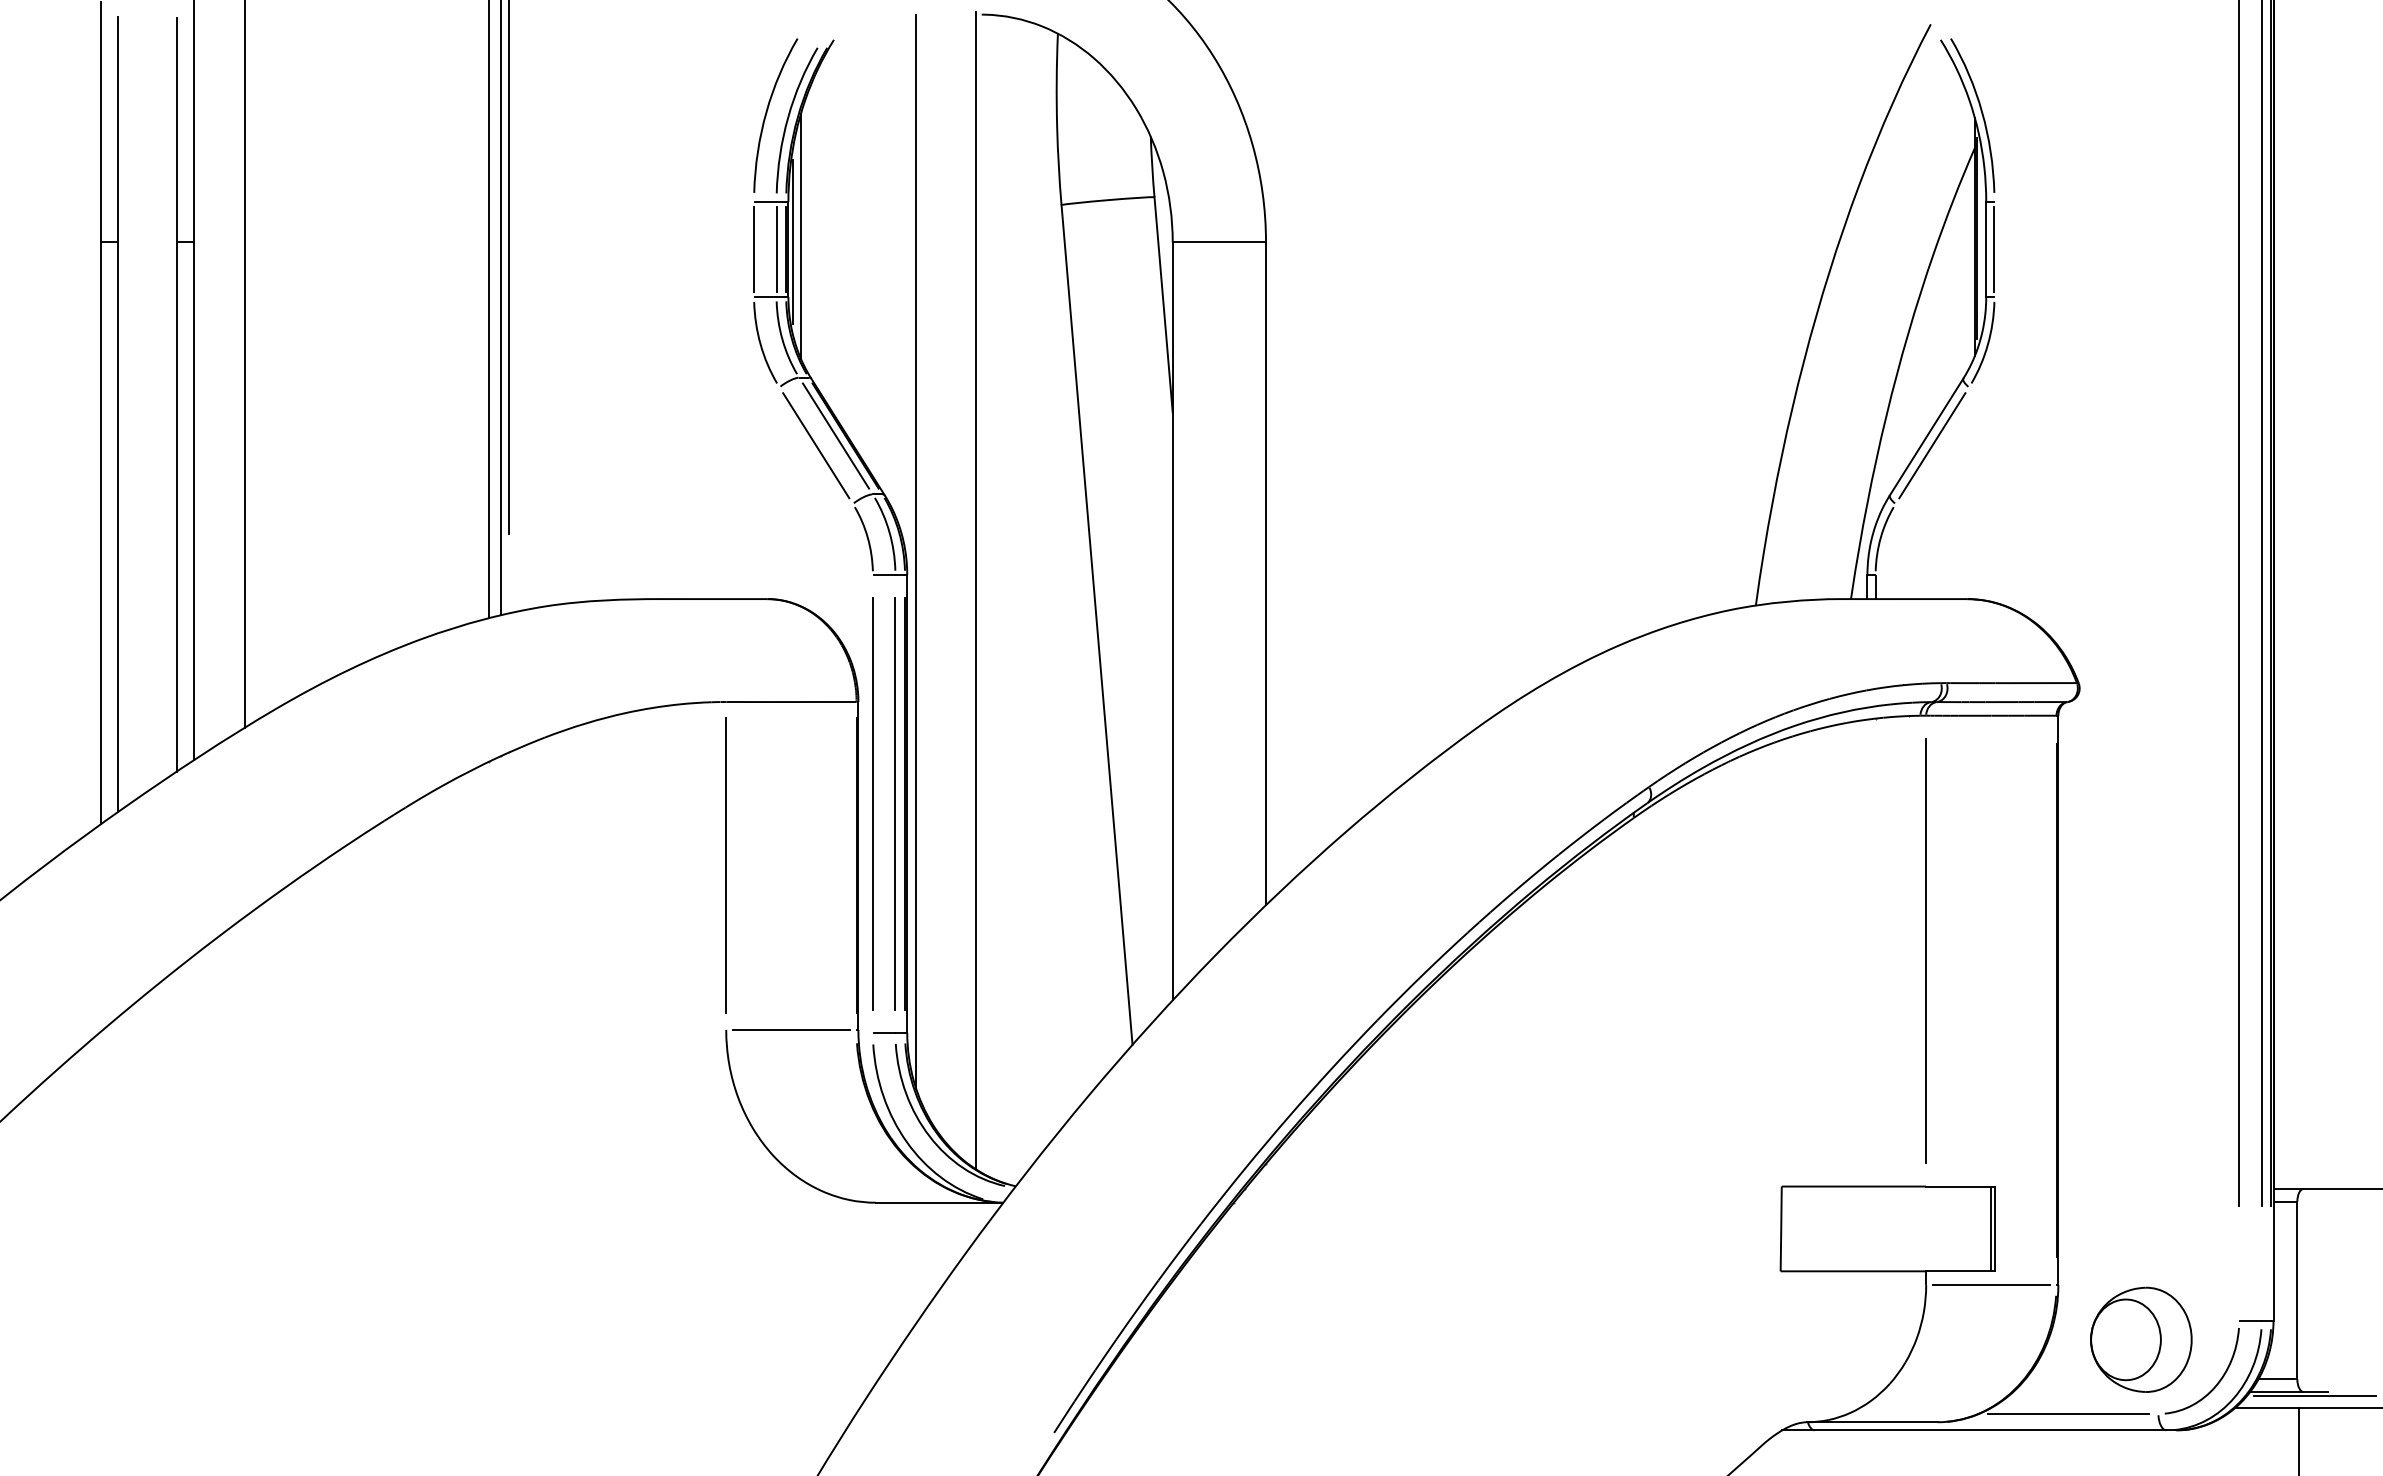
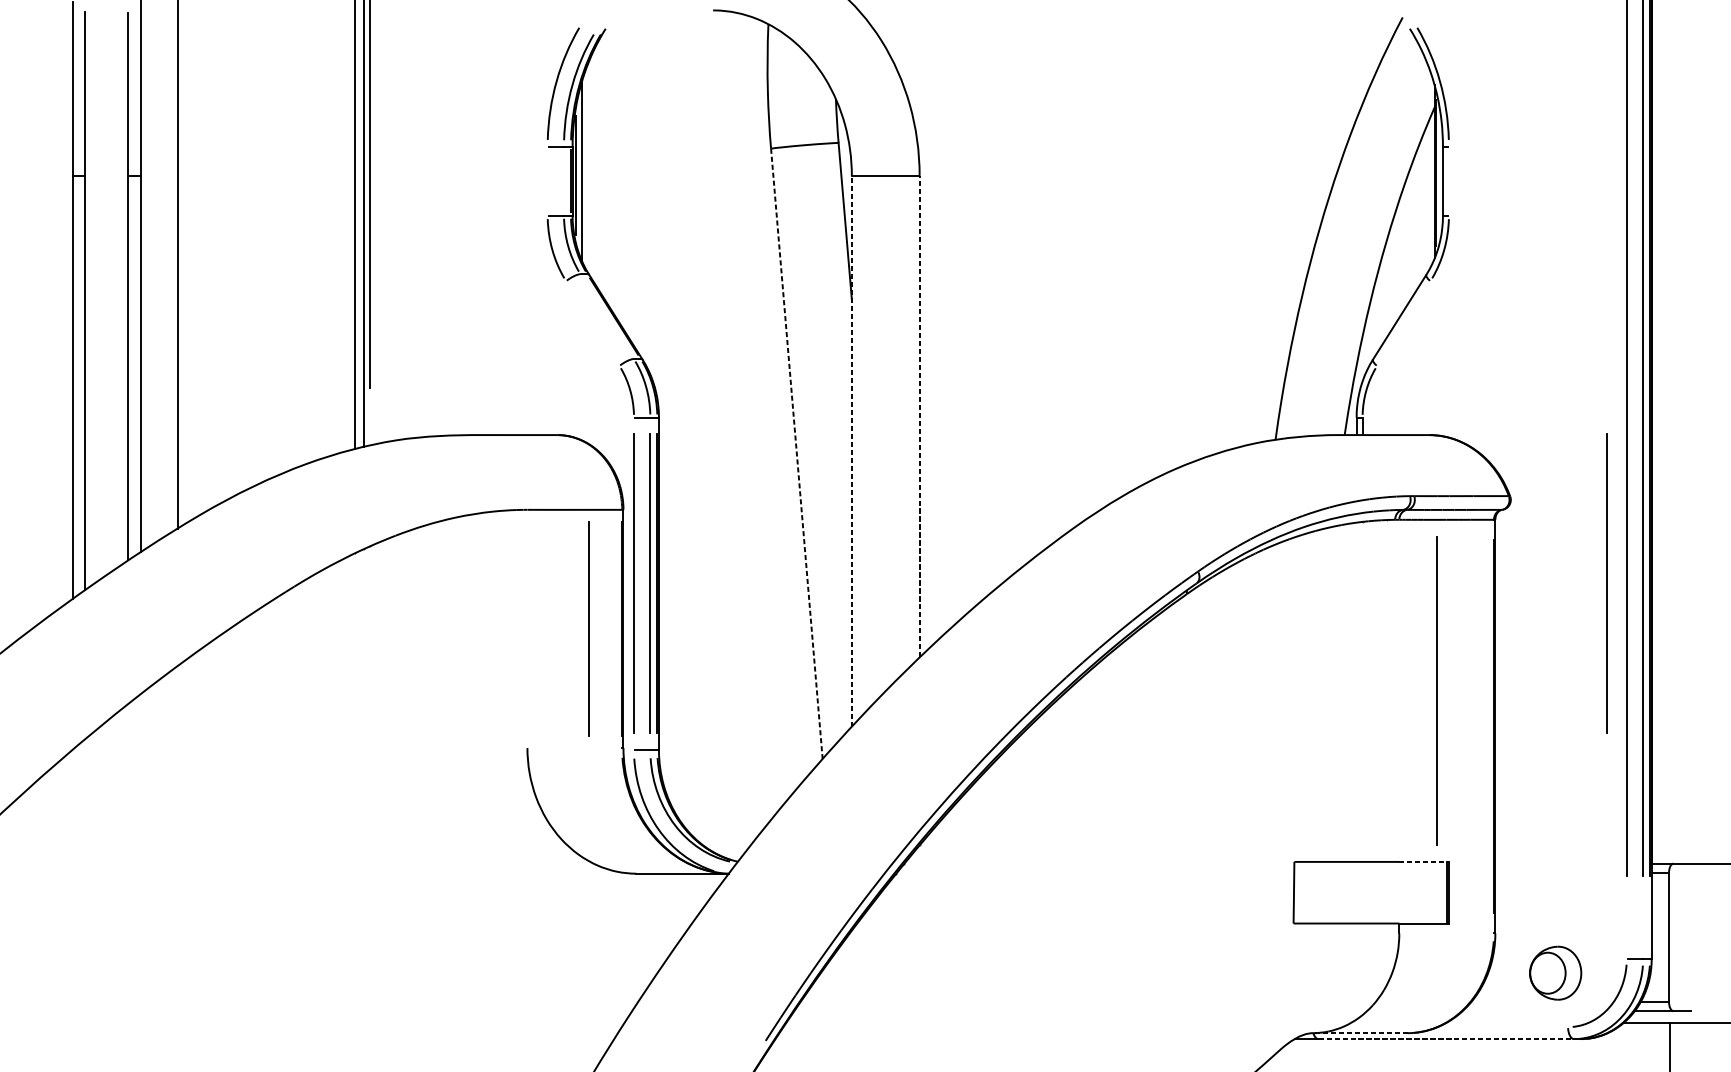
line: (754, 249) -> (547, 181), removed
line: (776, 249) -> (563, 181), removed
line: (1994, 249) -> (1448, 181), removed
line: (835, 435) -> (606, 316), removed
line: (816, 445) -> (593, 323), removed
line: (1932, 445) -> (1403, 323), removed
line: (916, 551) -> (665, 400), removed
line: (1266, 573) -> (919, 416), solid -> dashed
line: (975, 590) -> (708, 428), removed
line: (1172, 621) -> (851, 451), solid -> dashed
line: (1097, 625) -> (797, 454), solid -> dashed
line: (2210, 803) -> (1605, 583), added
line: (725, 865) -> (588, 628), moved
line: (1925, 950) -> (1436, 690), moved
line: (791, 1029) -> (574, 747), removed
line: (1960, 1186) -> (1424, 861), solid -> dashed
line: (1991, 1285) -> (1446, 933), removed
part: (2141, 1339) -> (1555, 973), size x0.7
line: (2314, 1395) -> (1681, 1013), removed
line: (2068, 1413) -> (1502, 1026), removed
line: (1872, 1422) -> (1360, 1033), solid -> dashed
line: (1990, 1430) -> (1446, 1039), solid -> dashed

